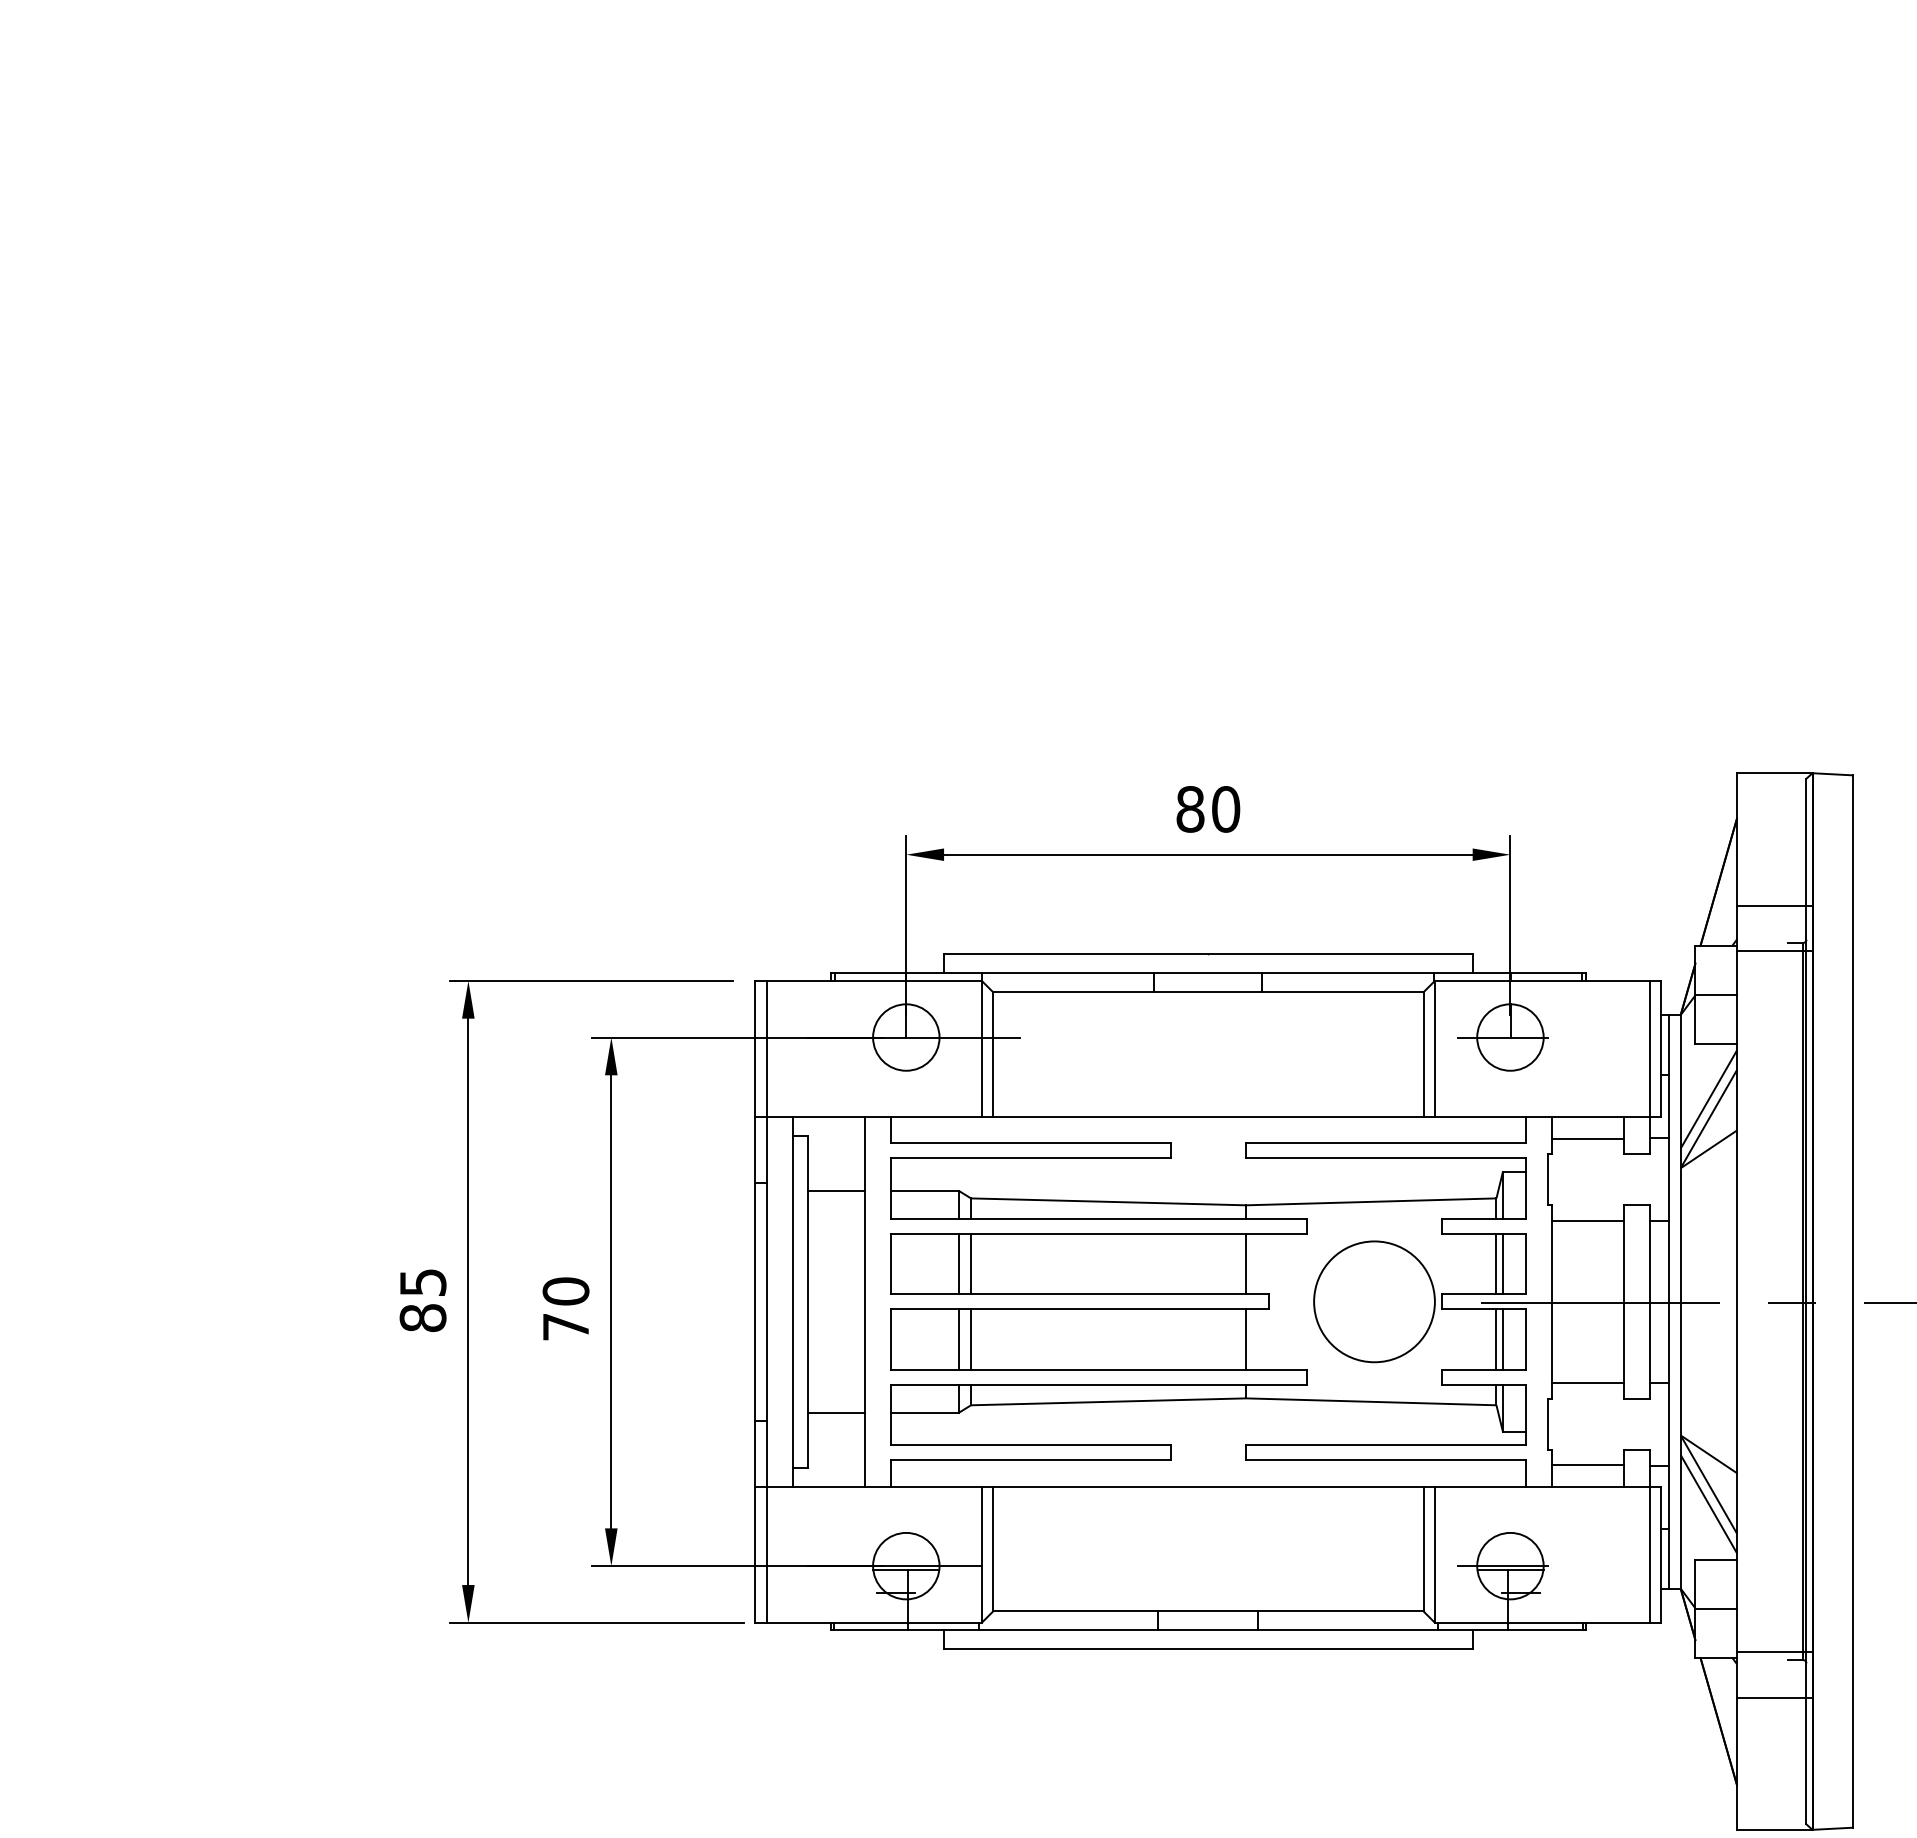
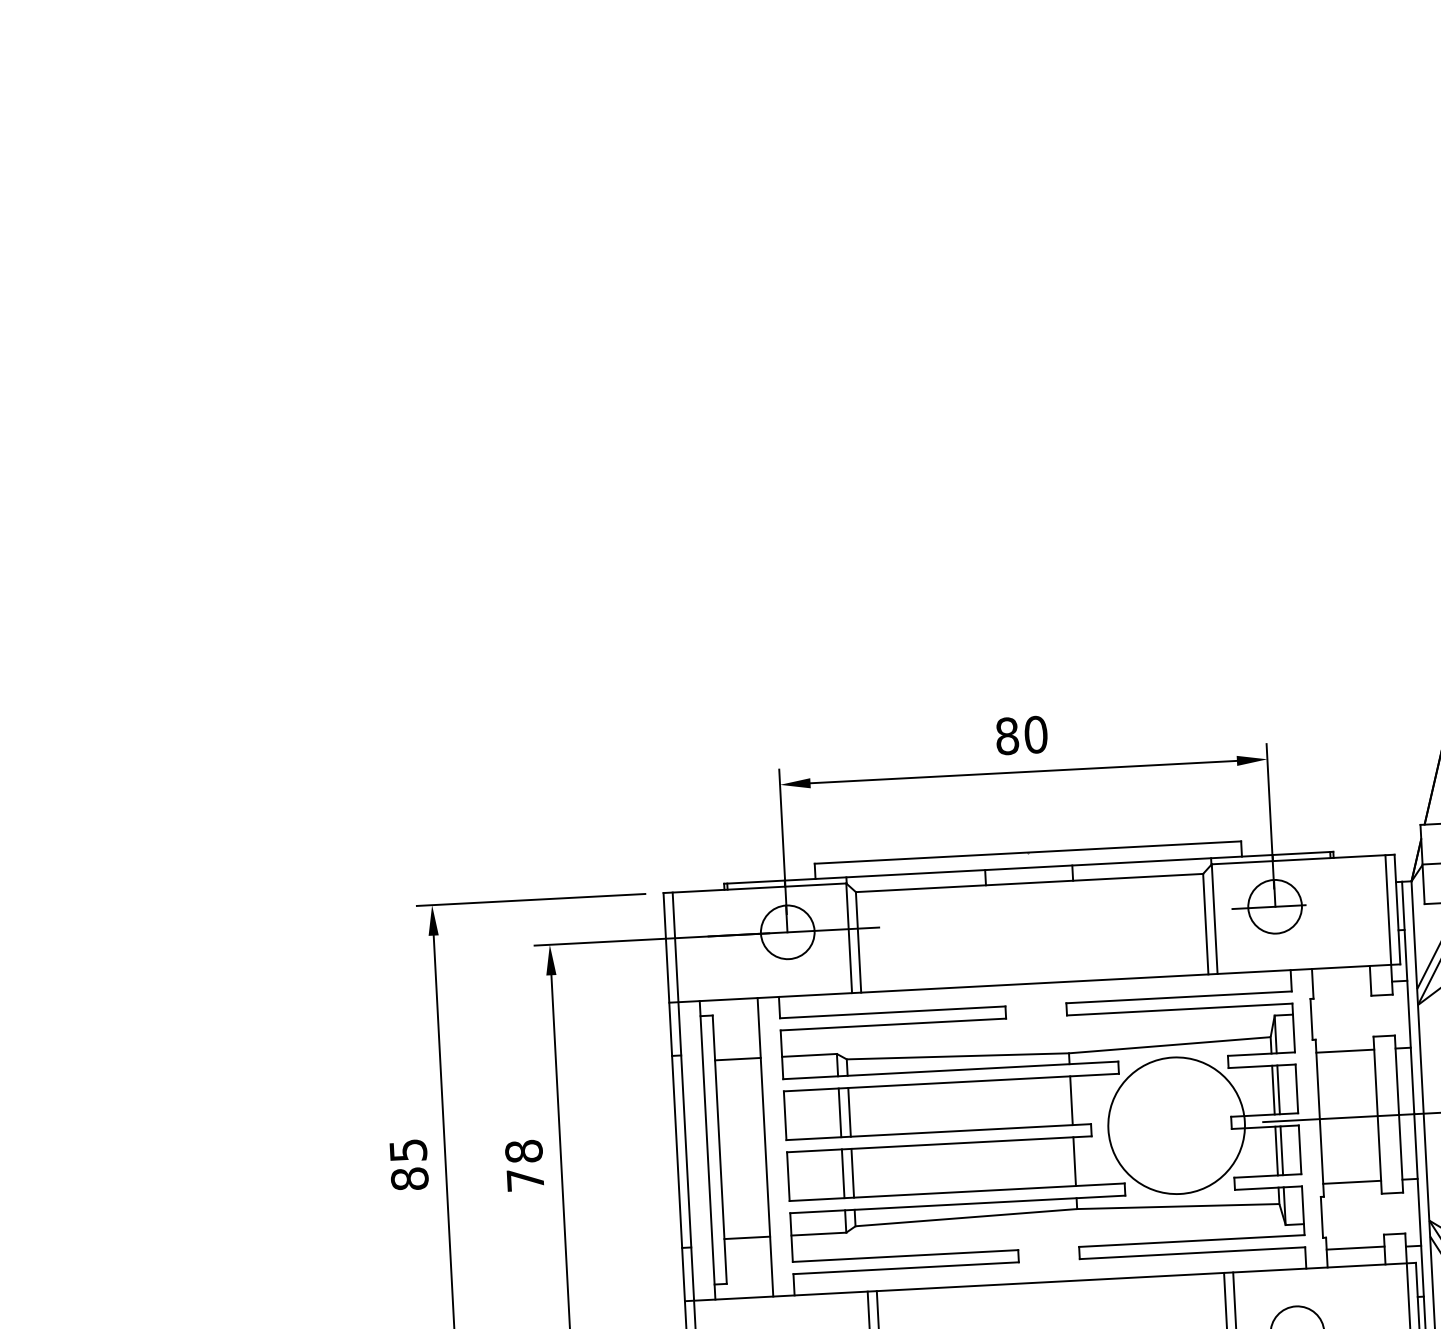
line: (1587, 1139) -> (1341, 985), removed
text: (565, 1291) -> (523, 1151), 70 -> 78
circle: (1374, 1301) -> (1176, 1125), size x1.4

